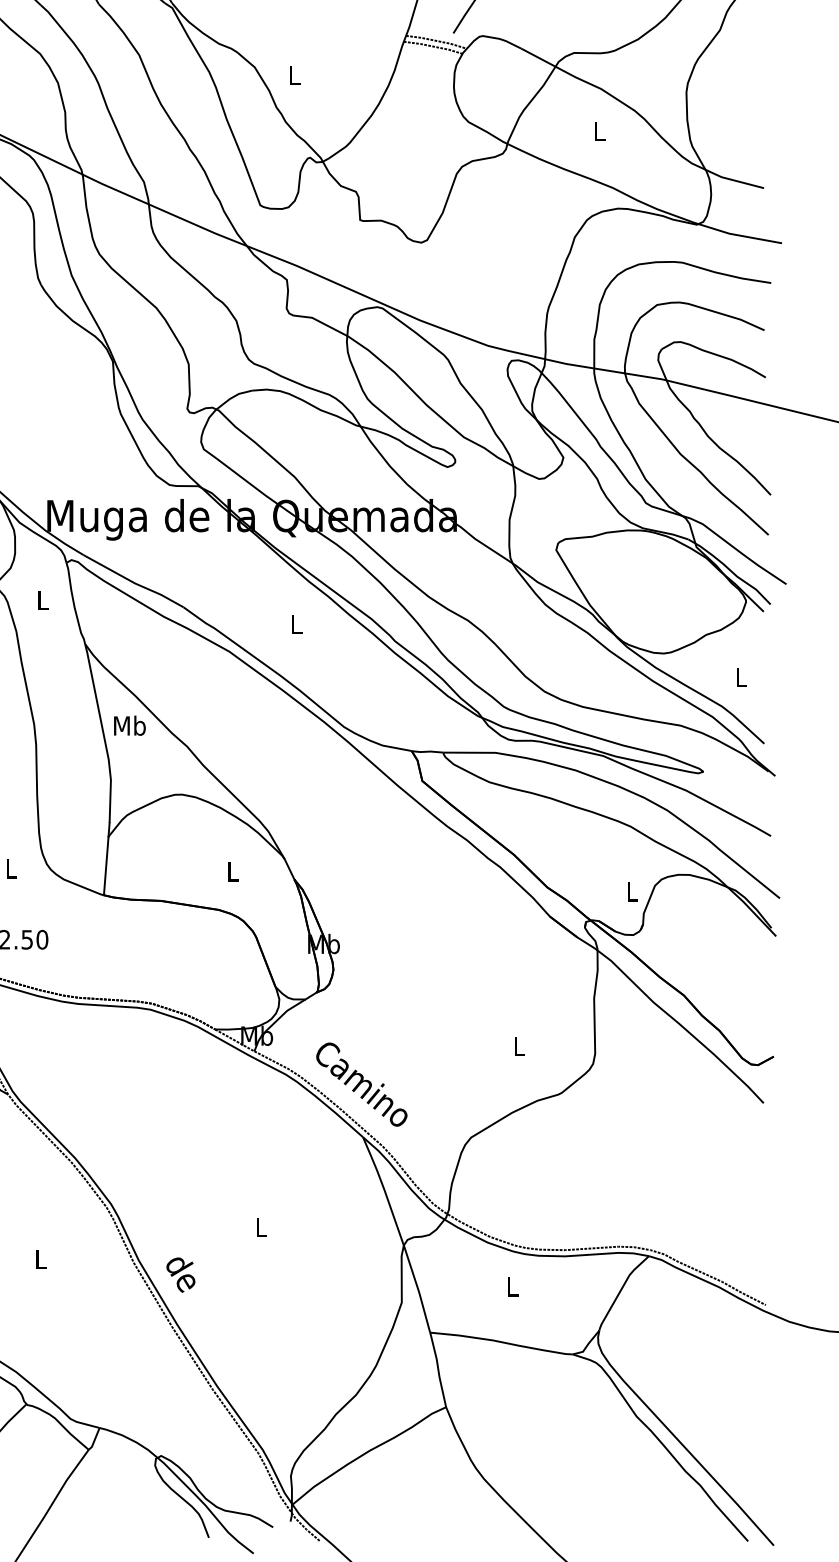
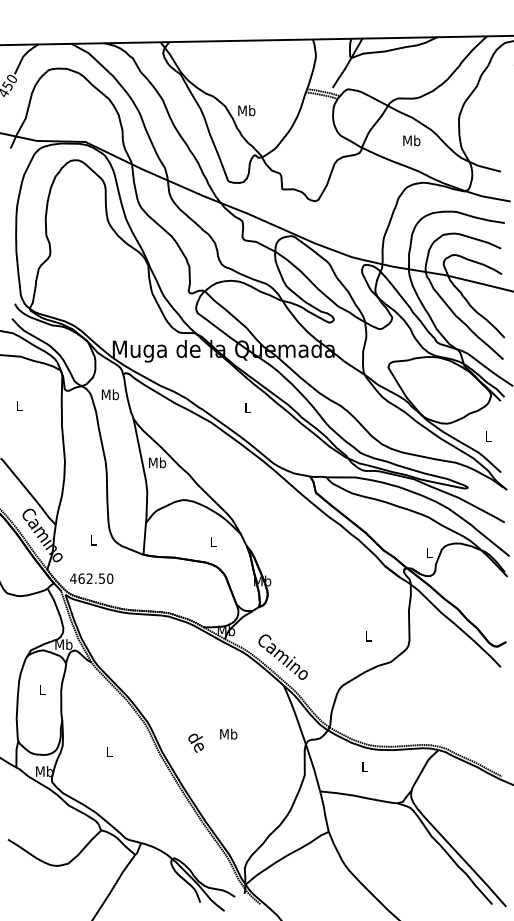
text: (294, 75) -> (246, 110), L -> Mb
text: (598, 130) -> (411, 140), L -> Mb
text: (41, 599) -> (109, 394), L -> Mb
text: (260, 1225) -> (228, 733), L -> Mb
text: (179, 1273) -> (195, 742), moved

